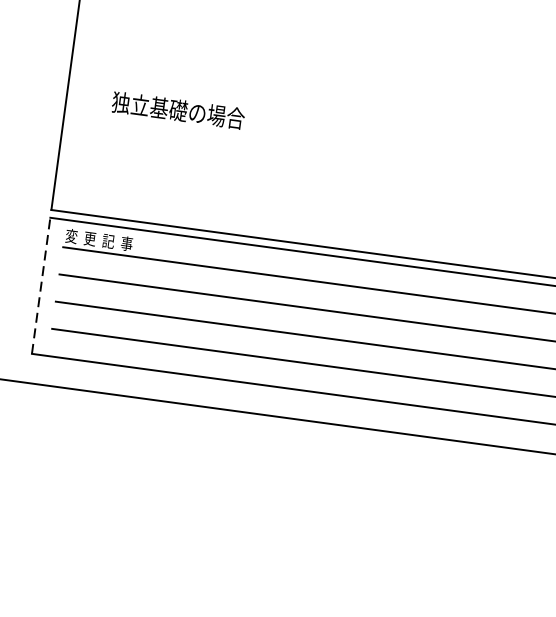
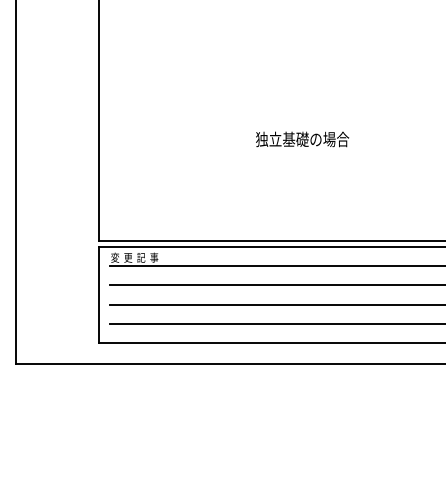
text: (178, 110) -> (302, 139), moved
line: (40, 285) -> (98, 294), dashed -> solid

